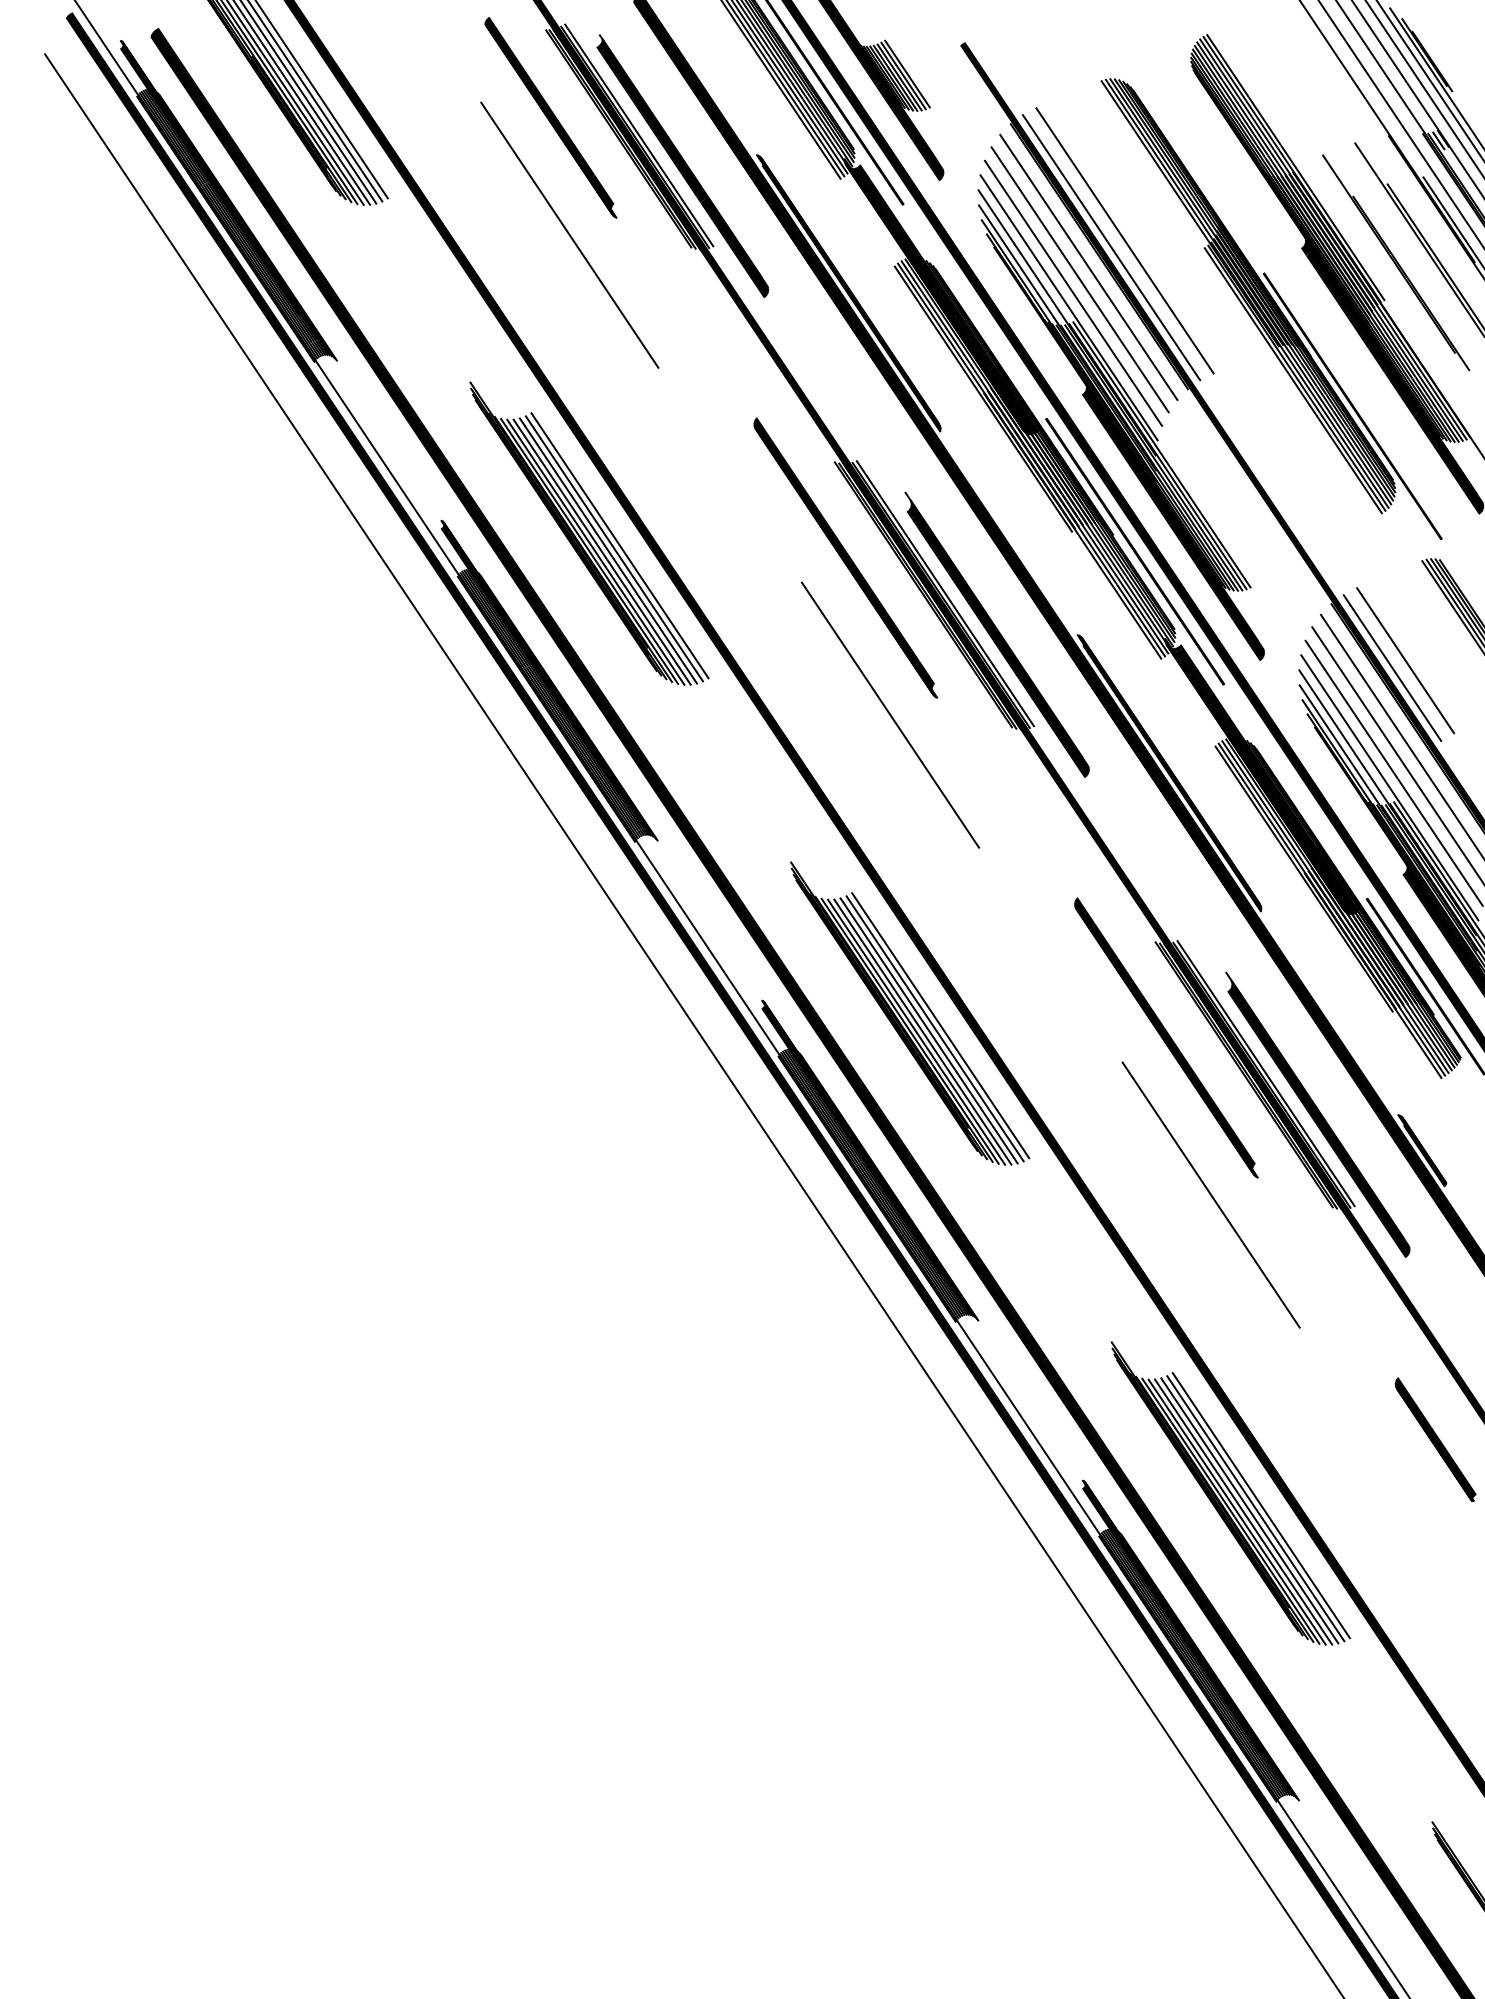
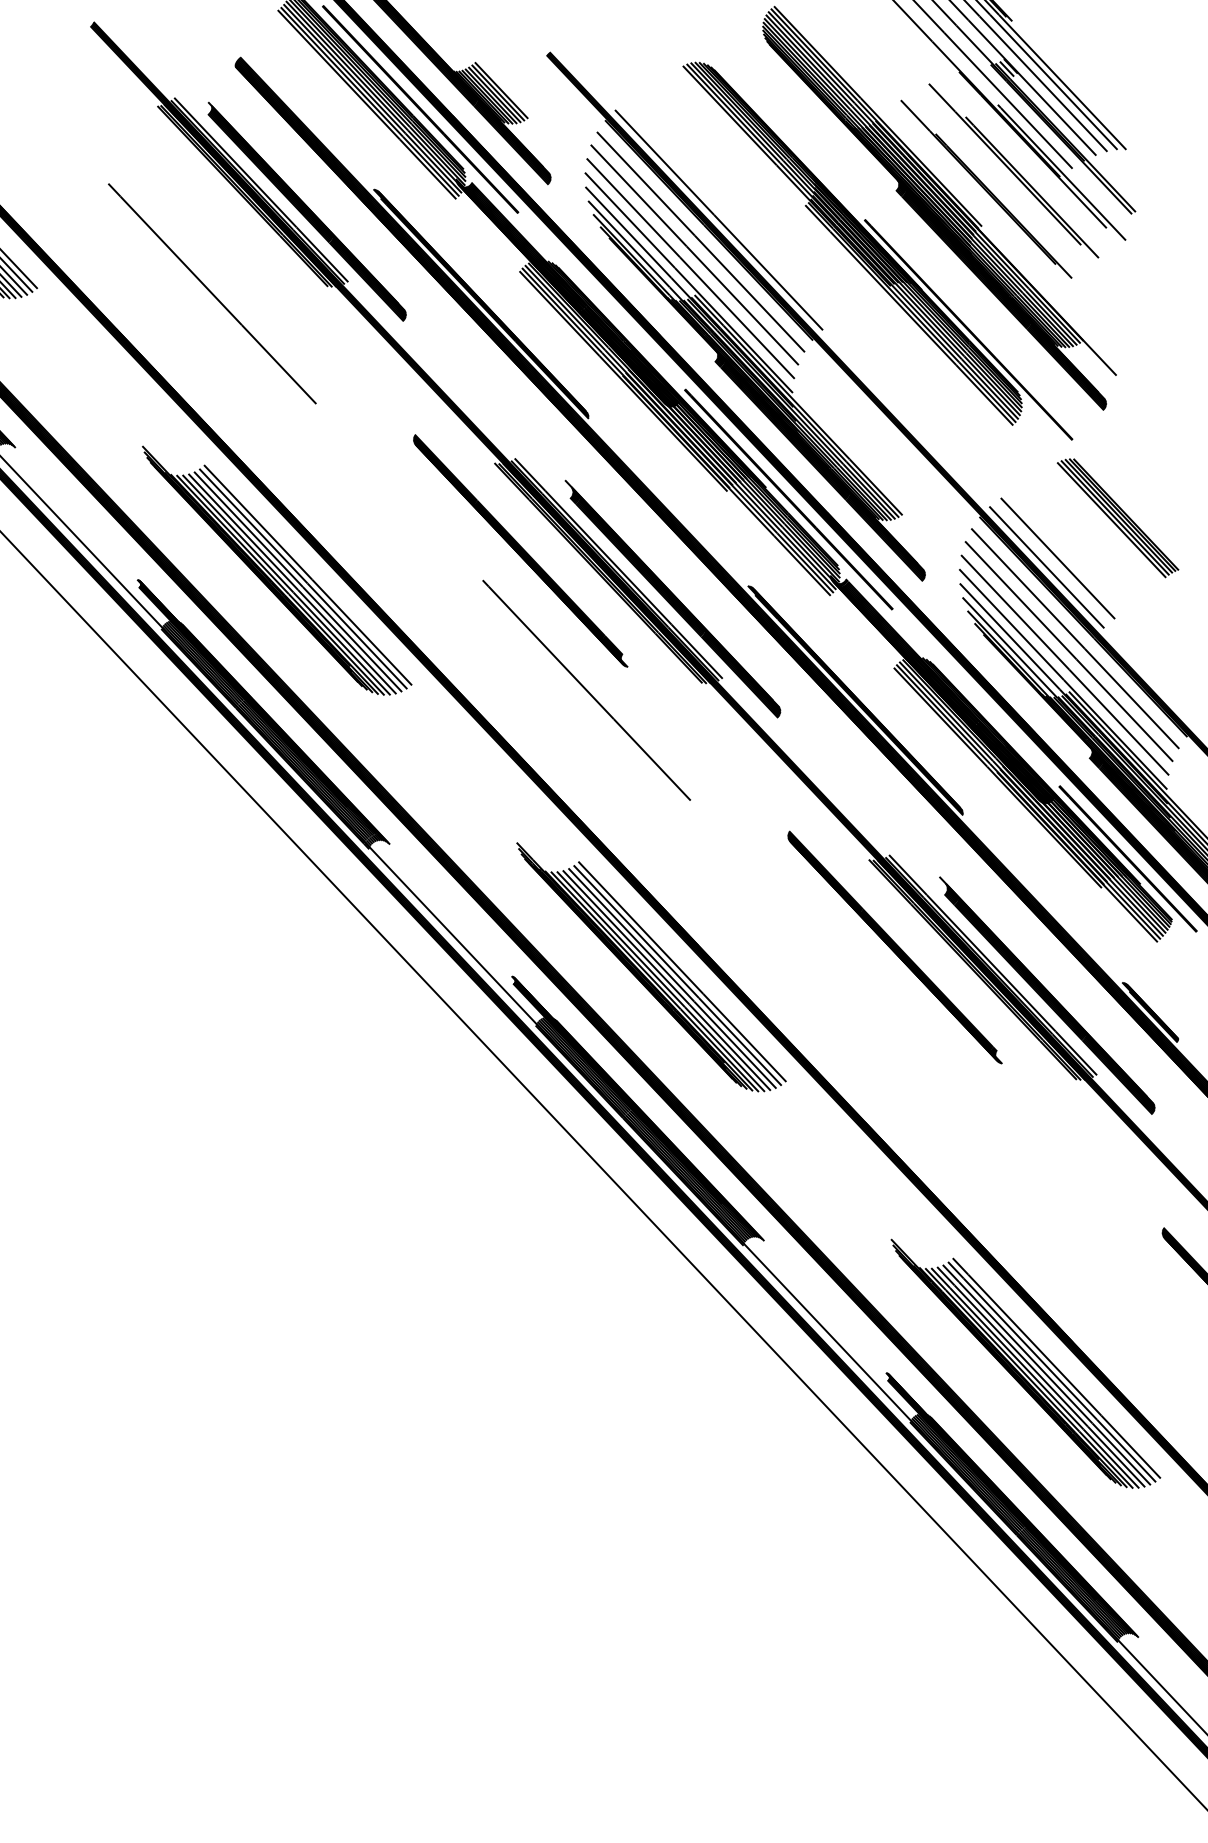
part: (550, 117) -> (175, 187), removed
line: (1124, 240) -> (729, 211), removed
line: (1210, 1194) -> (960, 1086), removed

